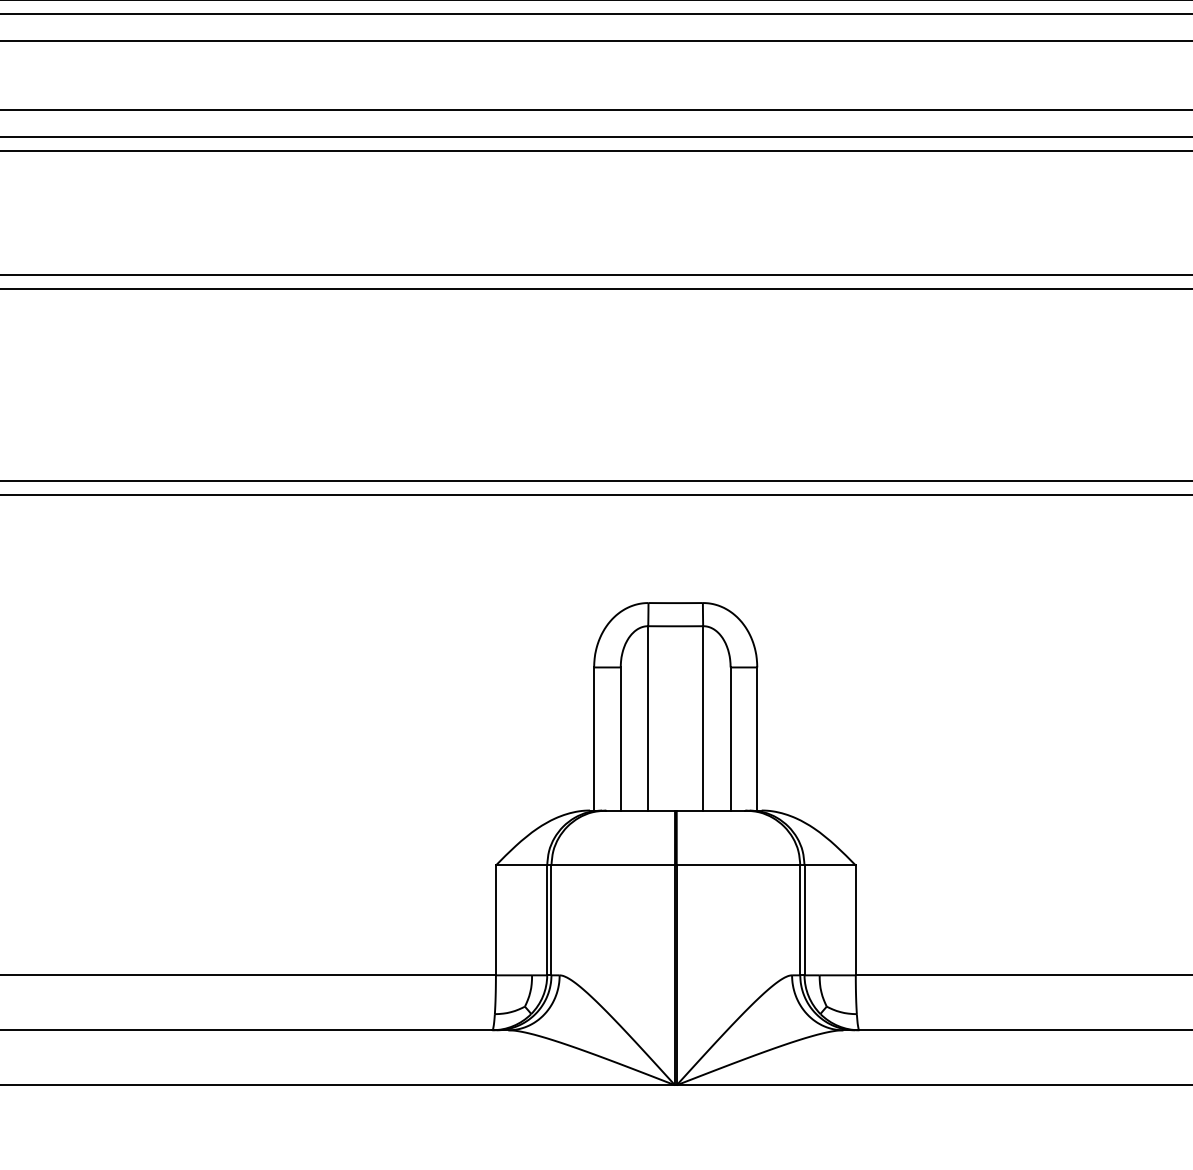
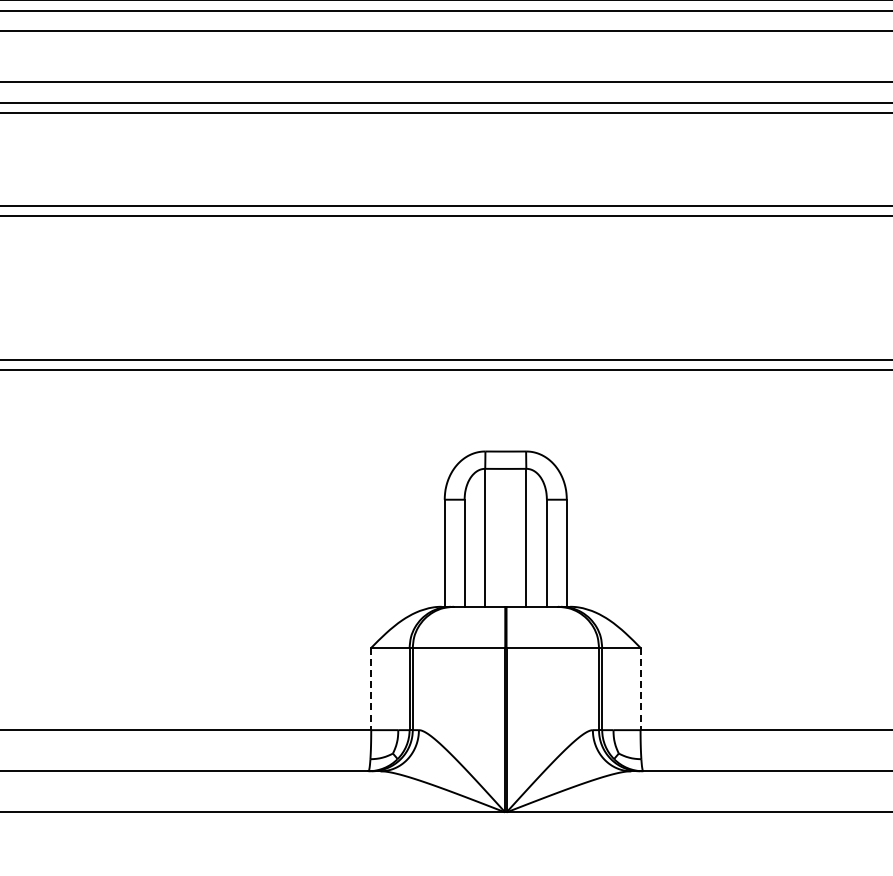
line: (496, 921) -> (371, 689), solid -> dashed
line: (855, 921) -> (640, 689), solid -> dashed

